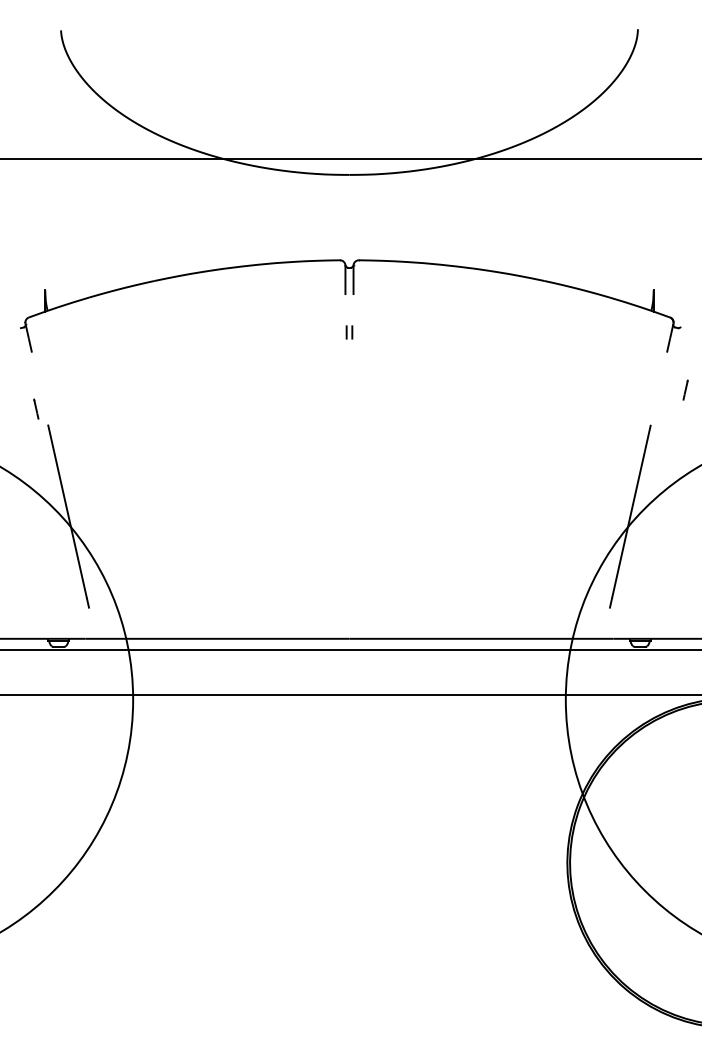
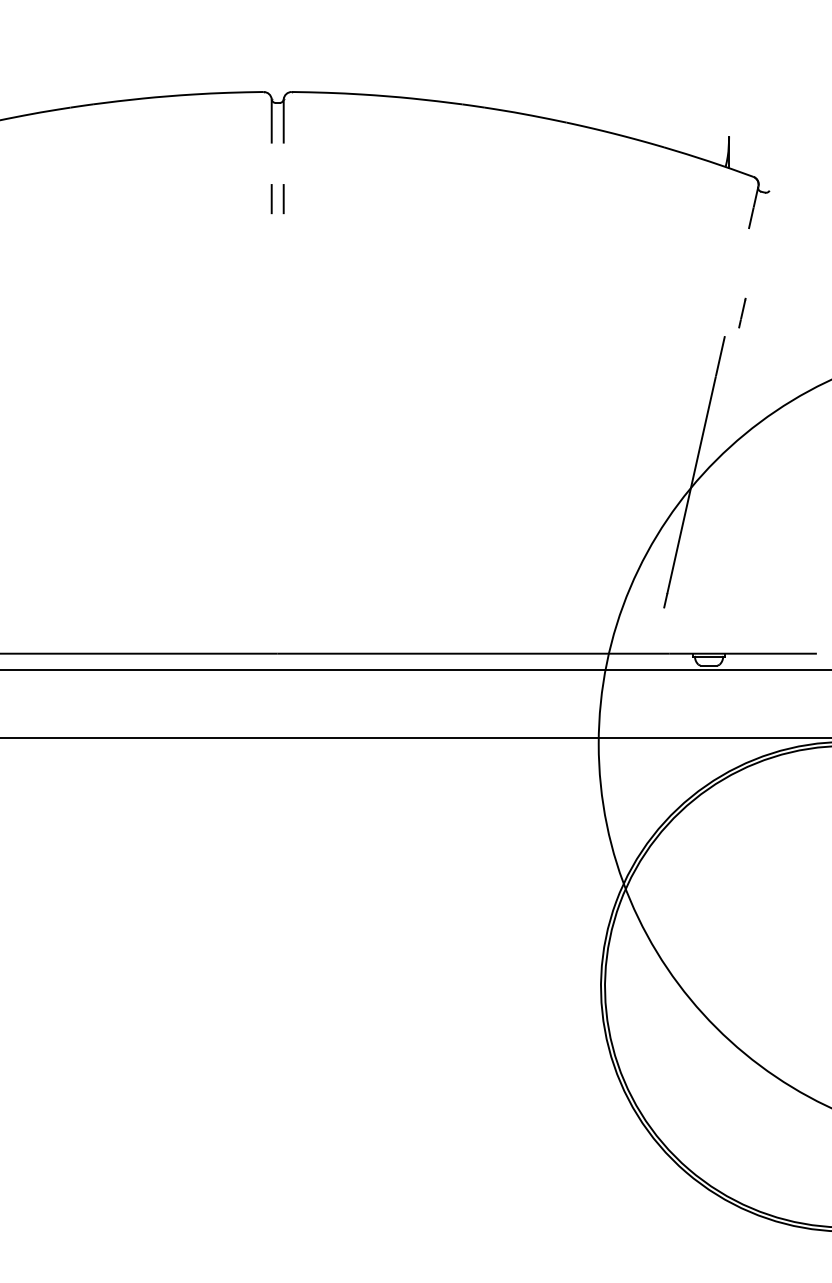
part: (349, 332) -> (277, 199), size x1.43
line: (685, 389) -> (742, 311), moved

